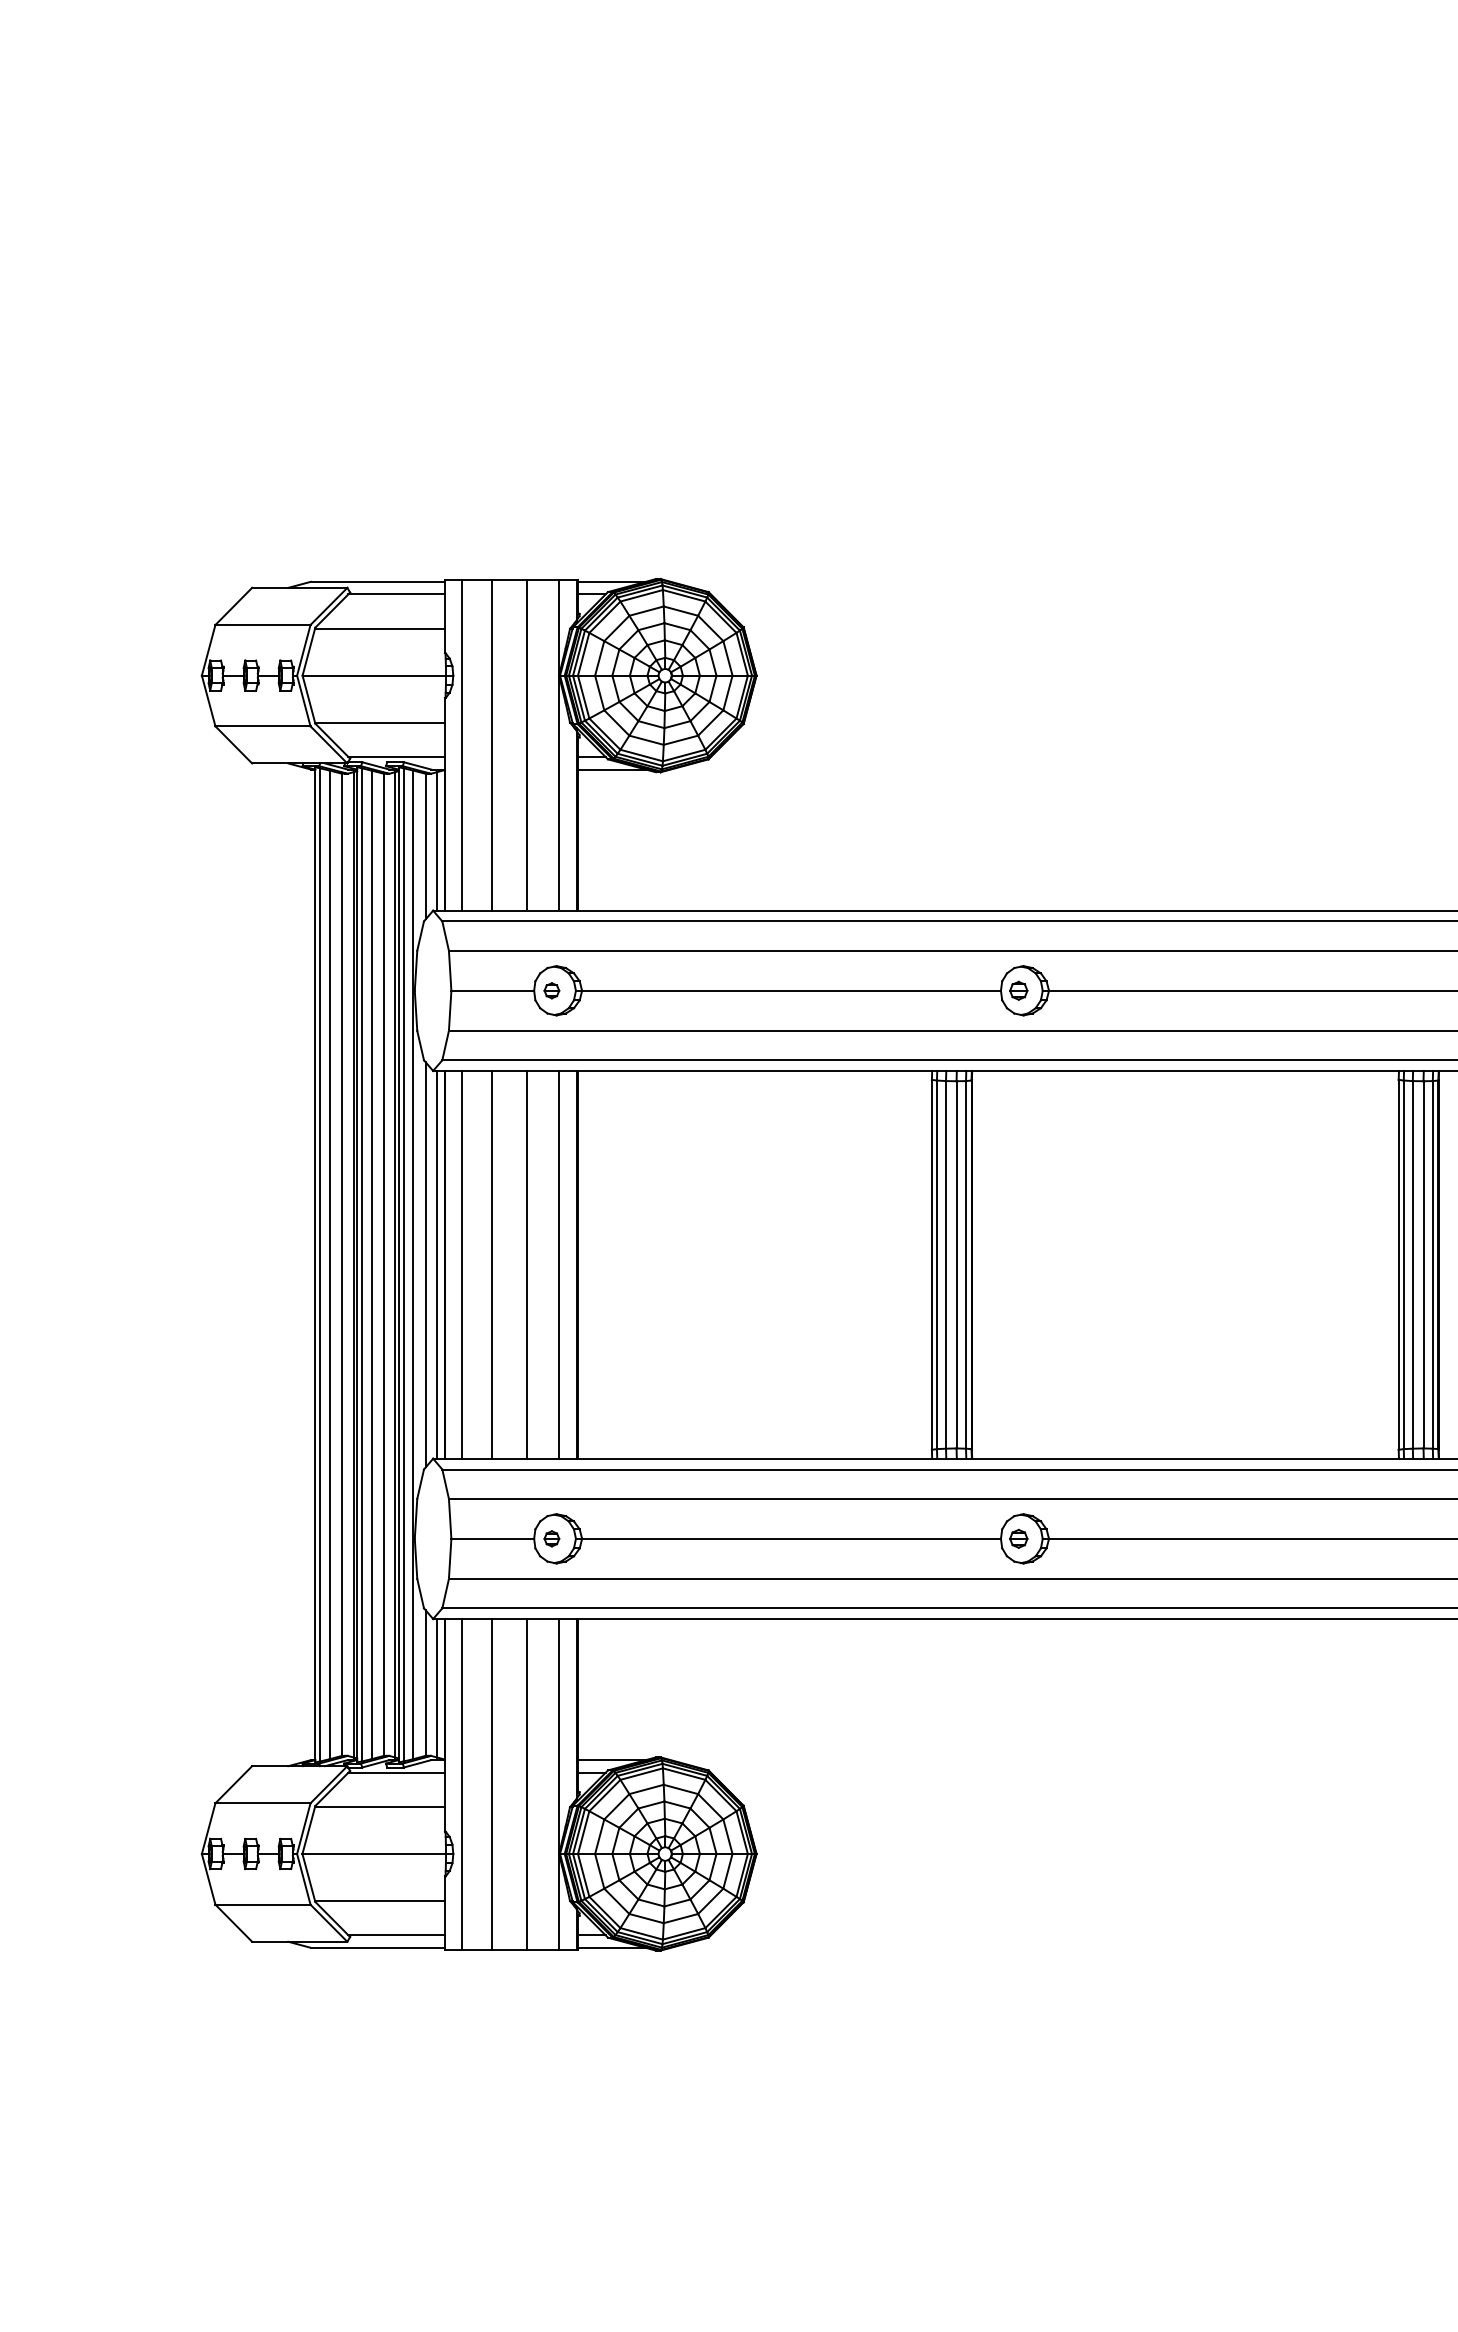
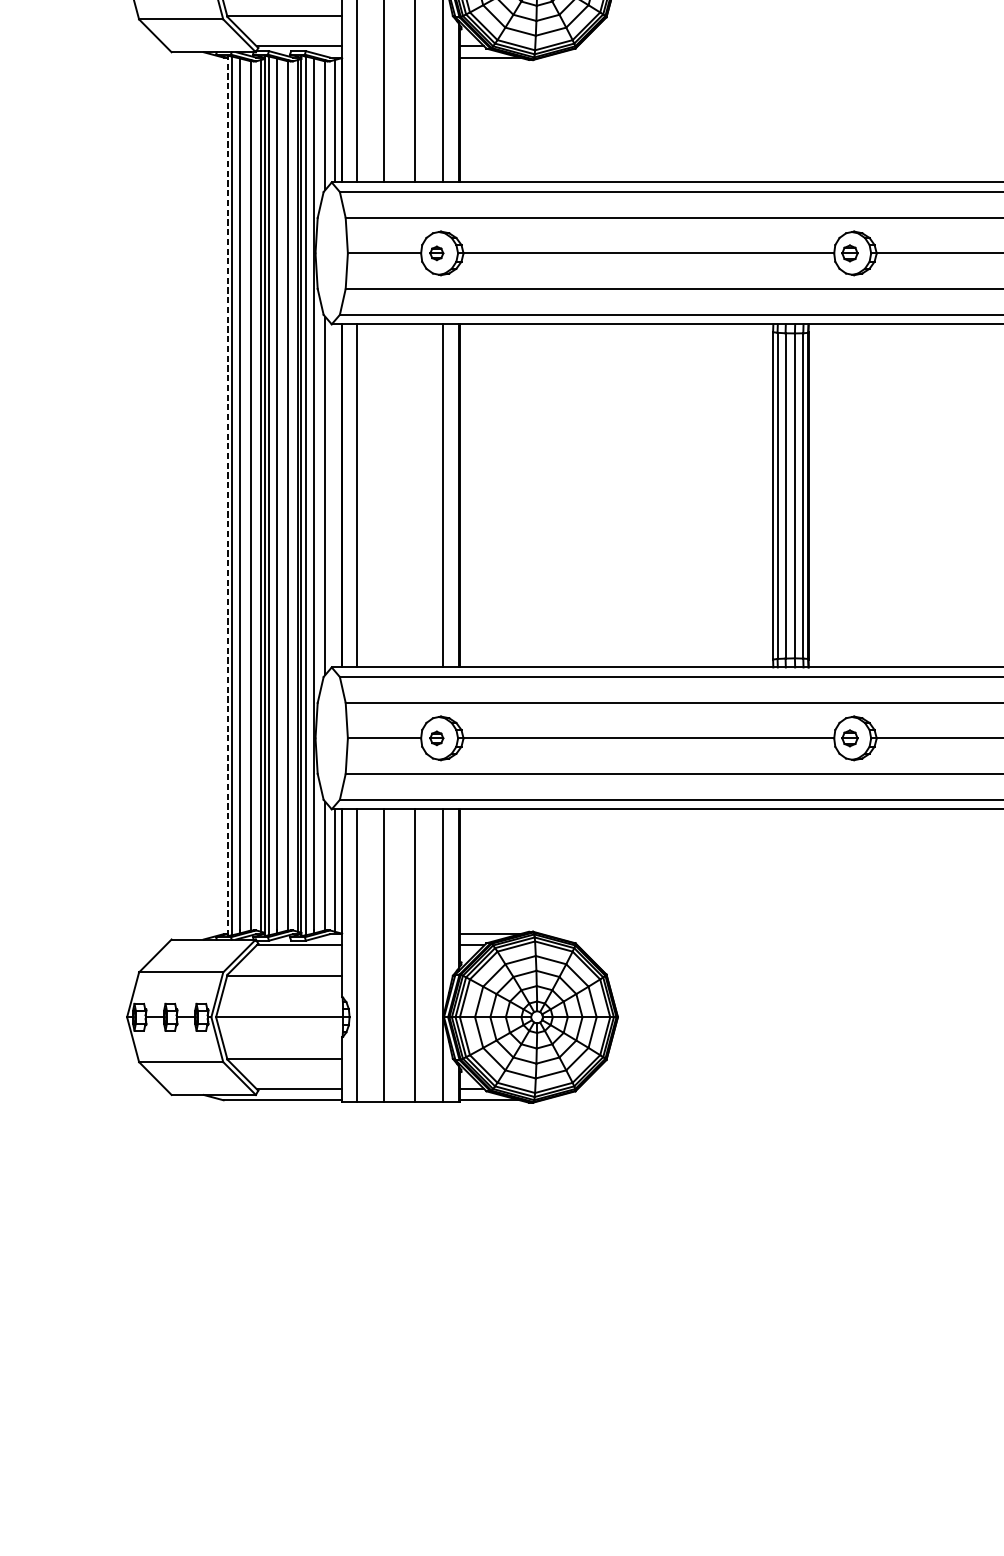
line: (315, 1264) -> (227, 495), solid -> dashed
line: (437, 1264) -> (335, 495), removed
line: (491, 1264) -> (383, 495), removed
line: (527, 1264) -> (415, 495), removed

